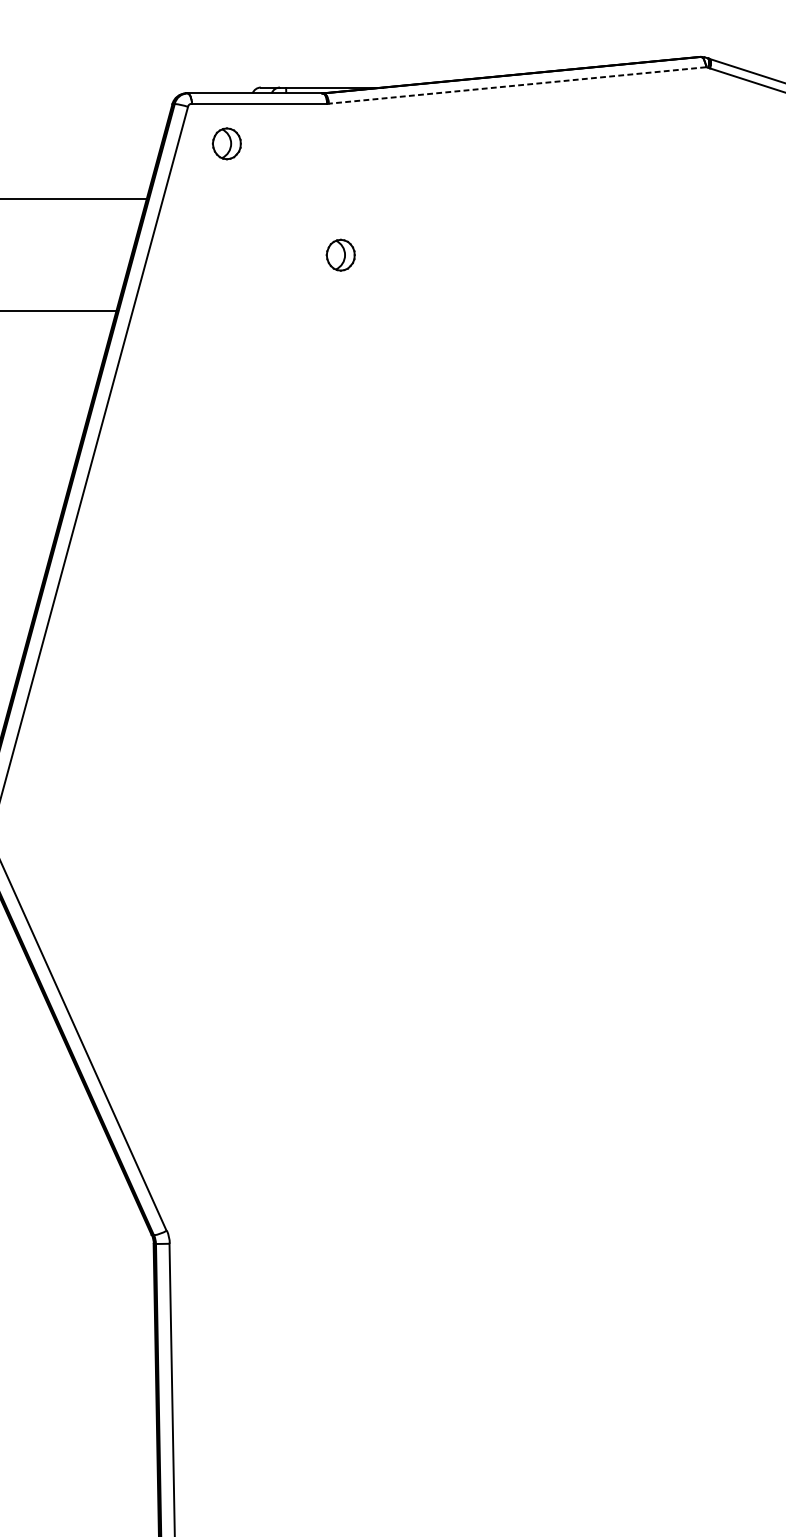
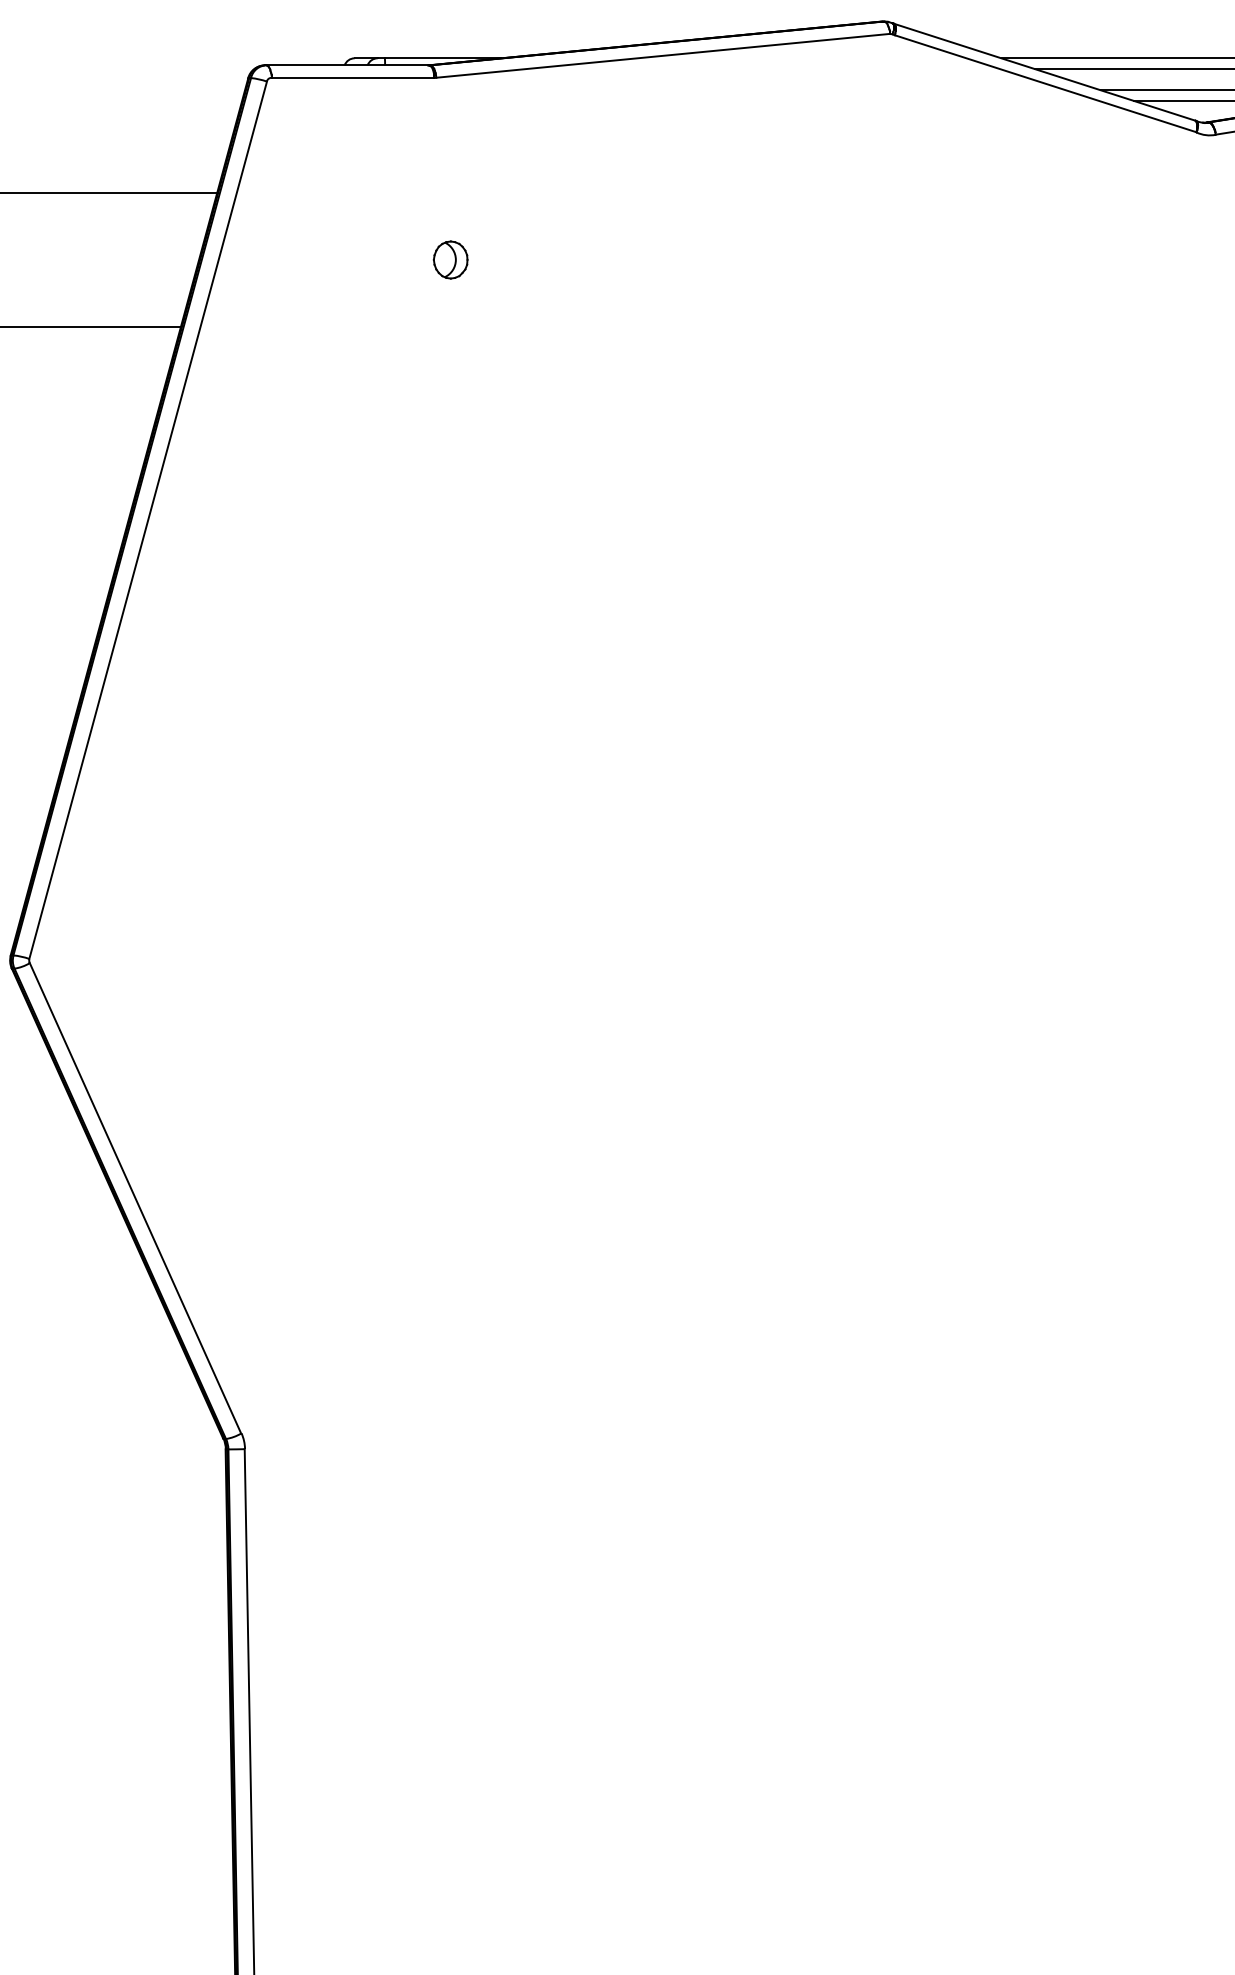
line: (517, 85) -> (663, 55), dashed -> solid
part: (226, 143) -> (313, 125), removed

